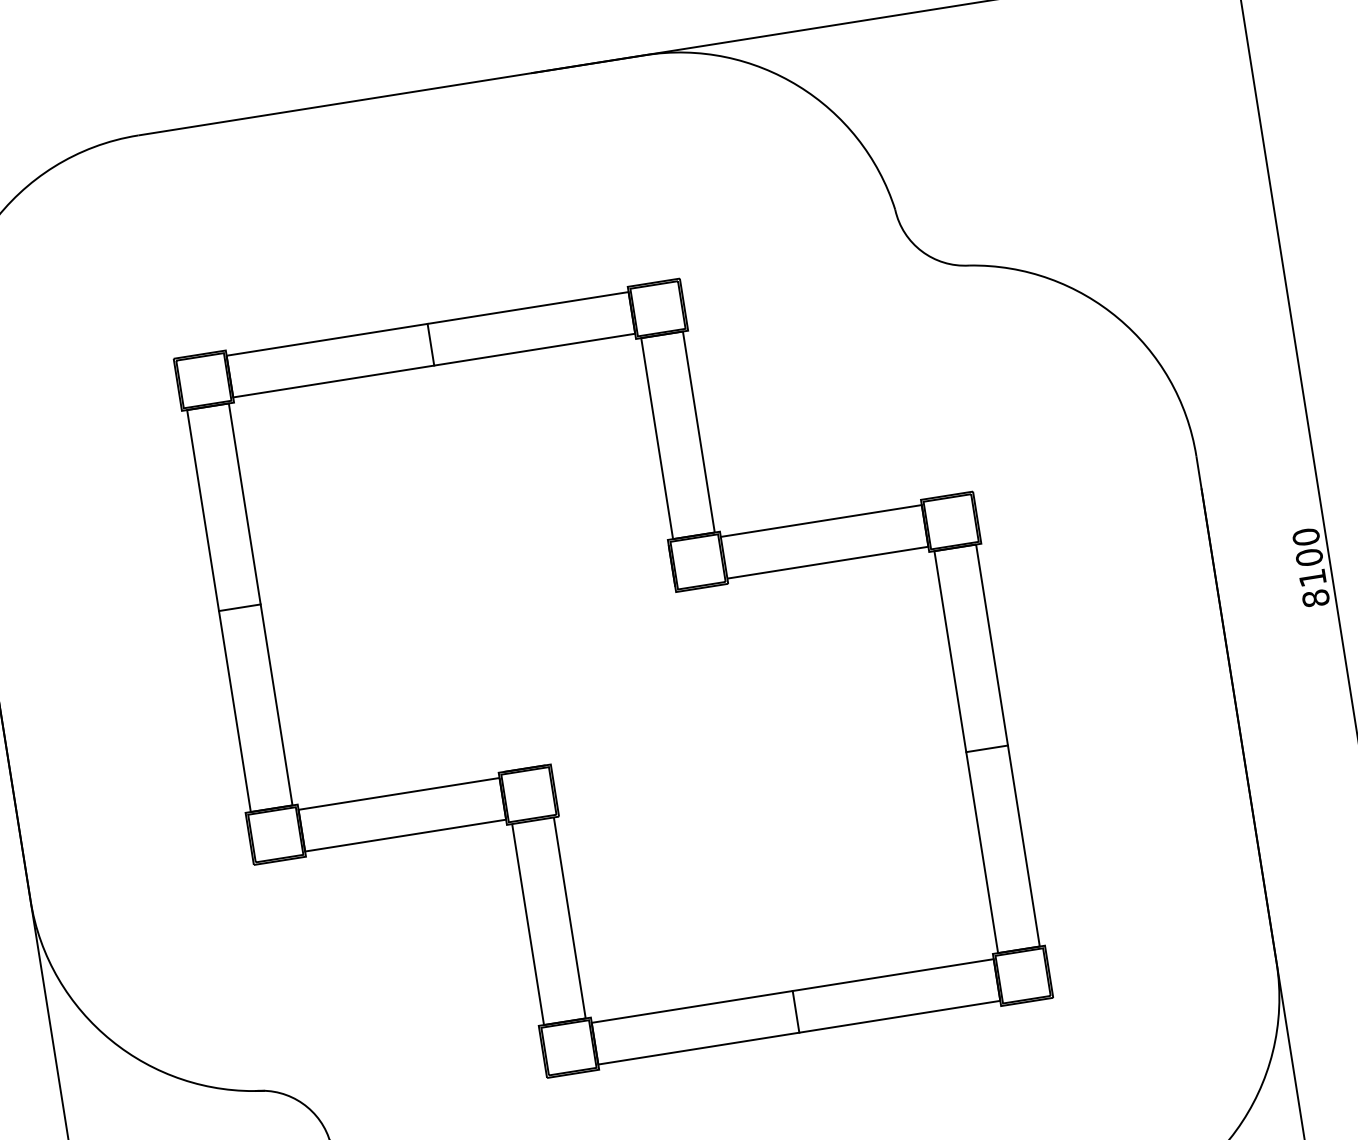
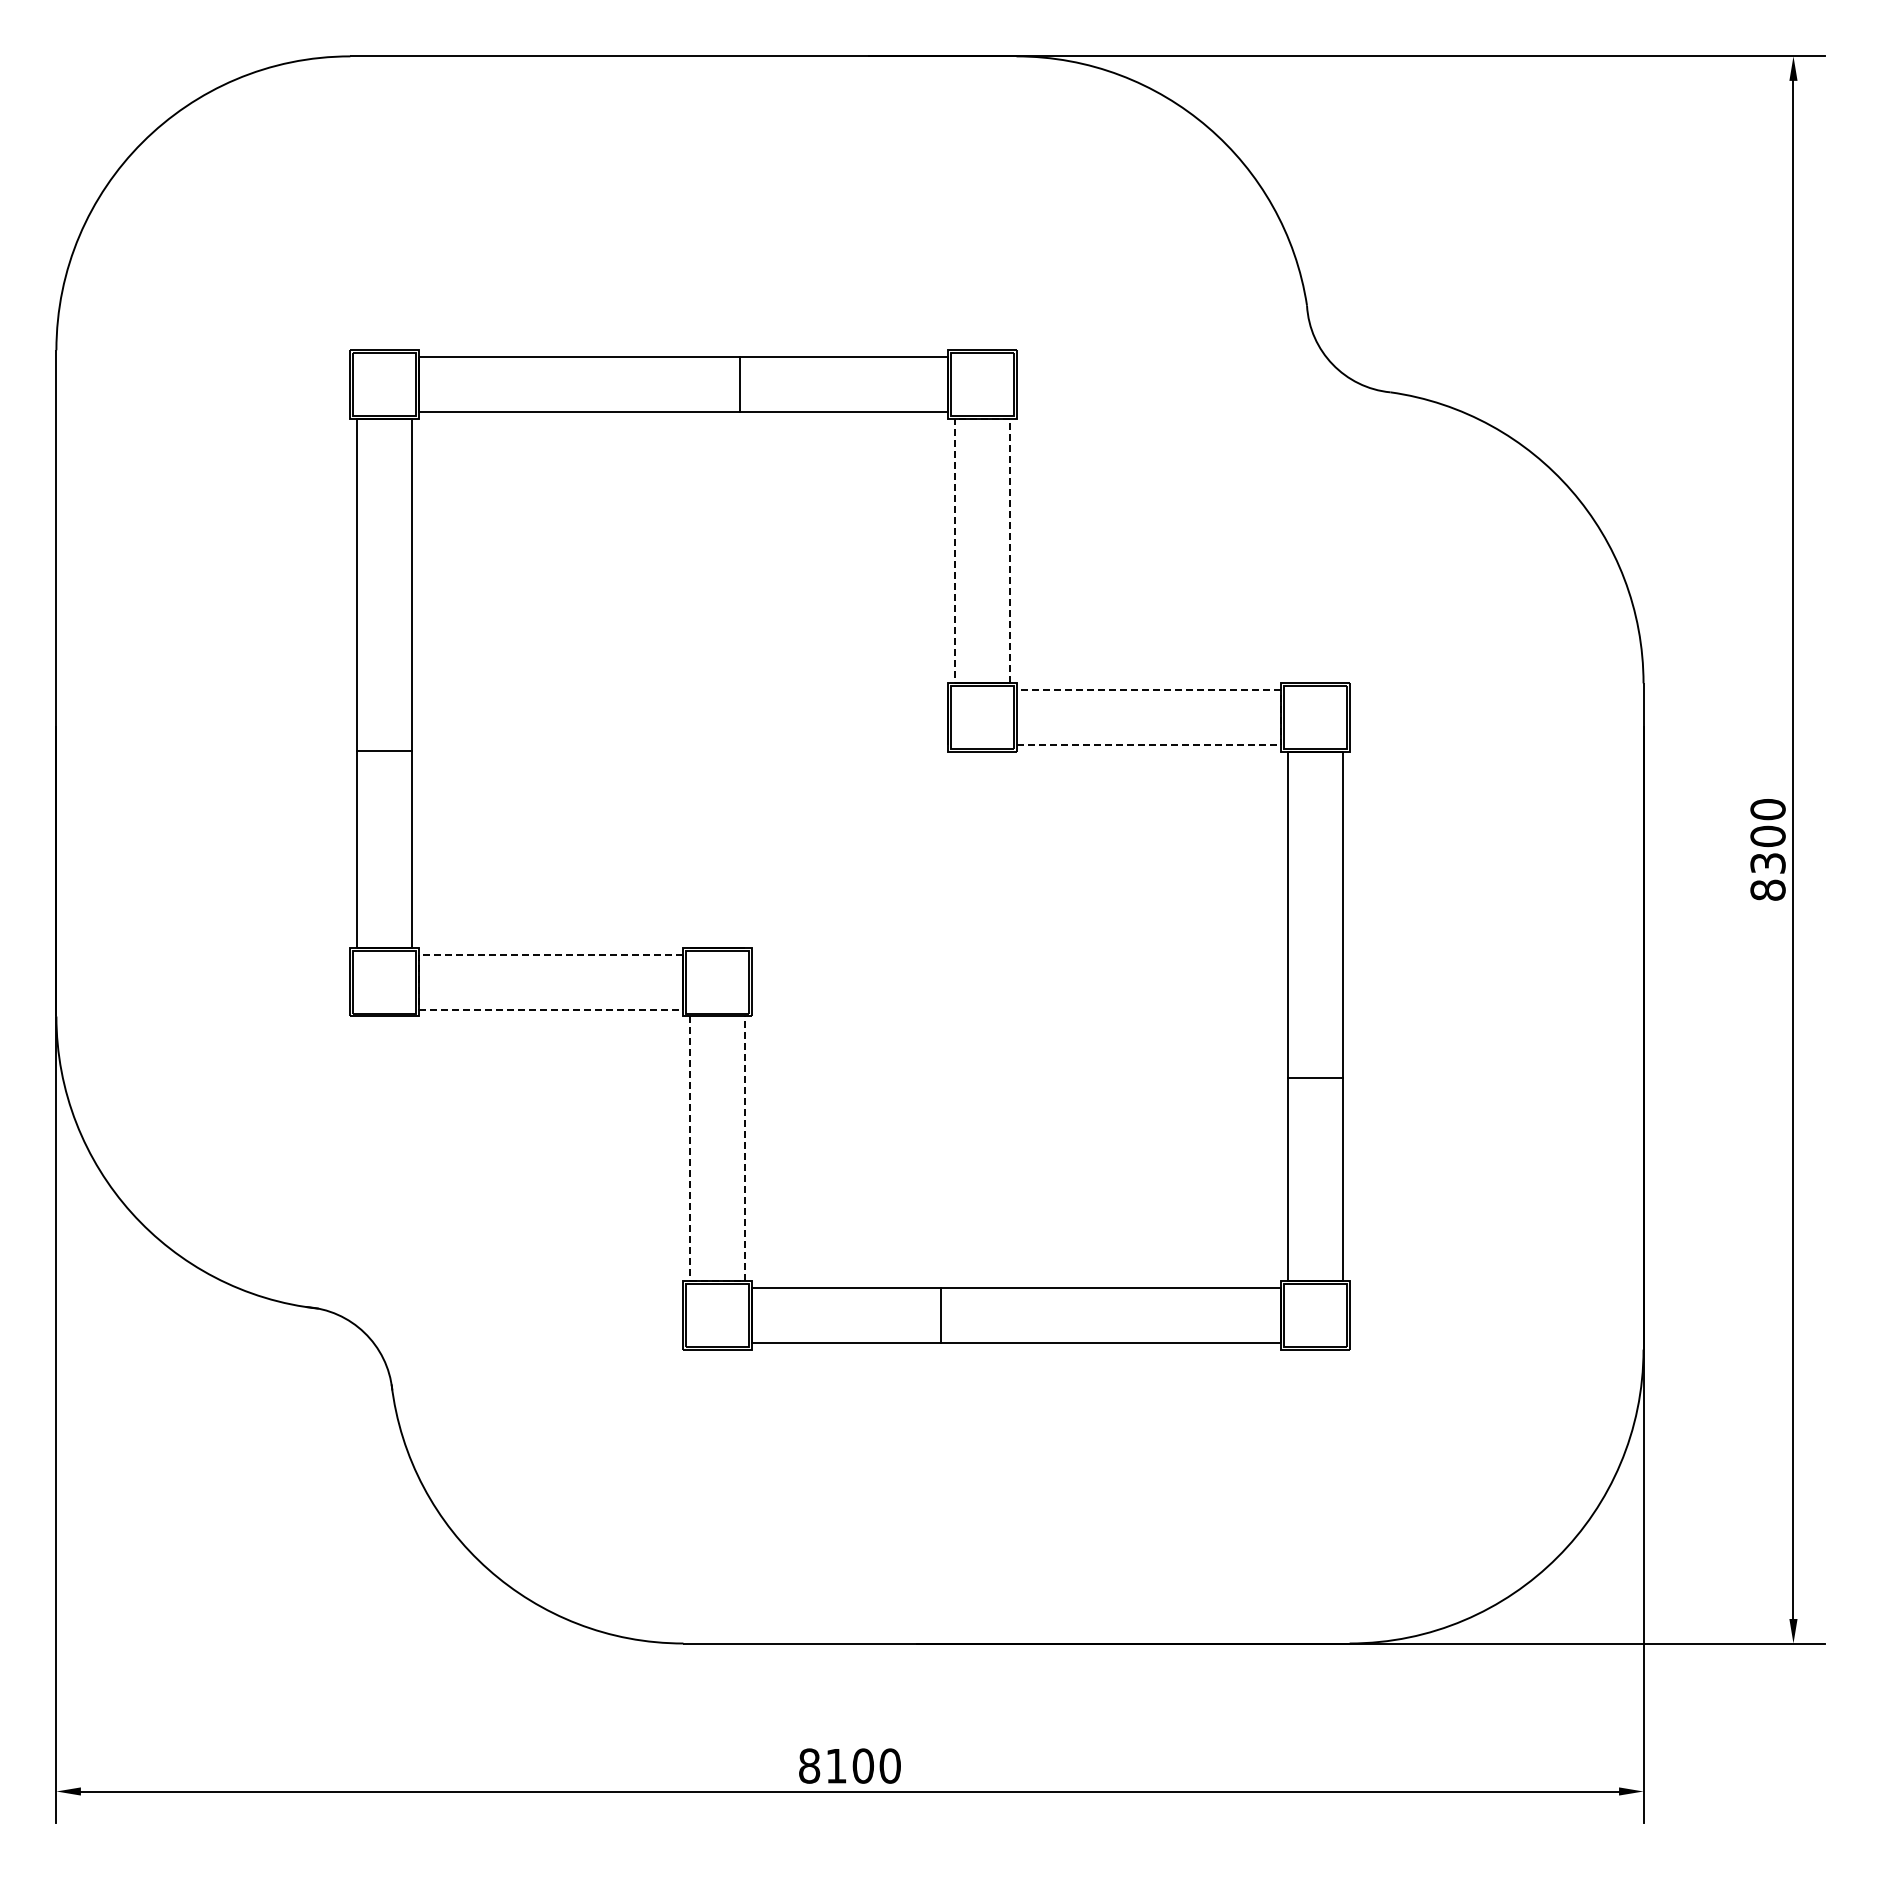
line: (661, 334) -> (981, 418), solid -> dashed
line: (430, 344) -> (740, 384), moved
line: (925, 525) -> (1281, 717), solid -> dashed
text: (1312, 578) -> (1767, 863), 8100 -> 8300
line: (239, 607) -> (384, 751), moved
line: (986, 748) -> (1314, 1078), moved
line: (301, 830) -> (418, 982), solid -> dashed
line: (795, 1011) -> (940, 1314), moved
line: (565, 1022) -> (718, 1281), solid -> dashed

